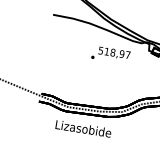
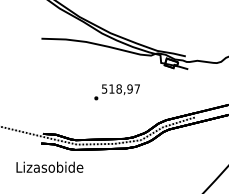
text: (110, 55) -> (116, 92), moved
text: (83, 128) -> (49, 166), moved

